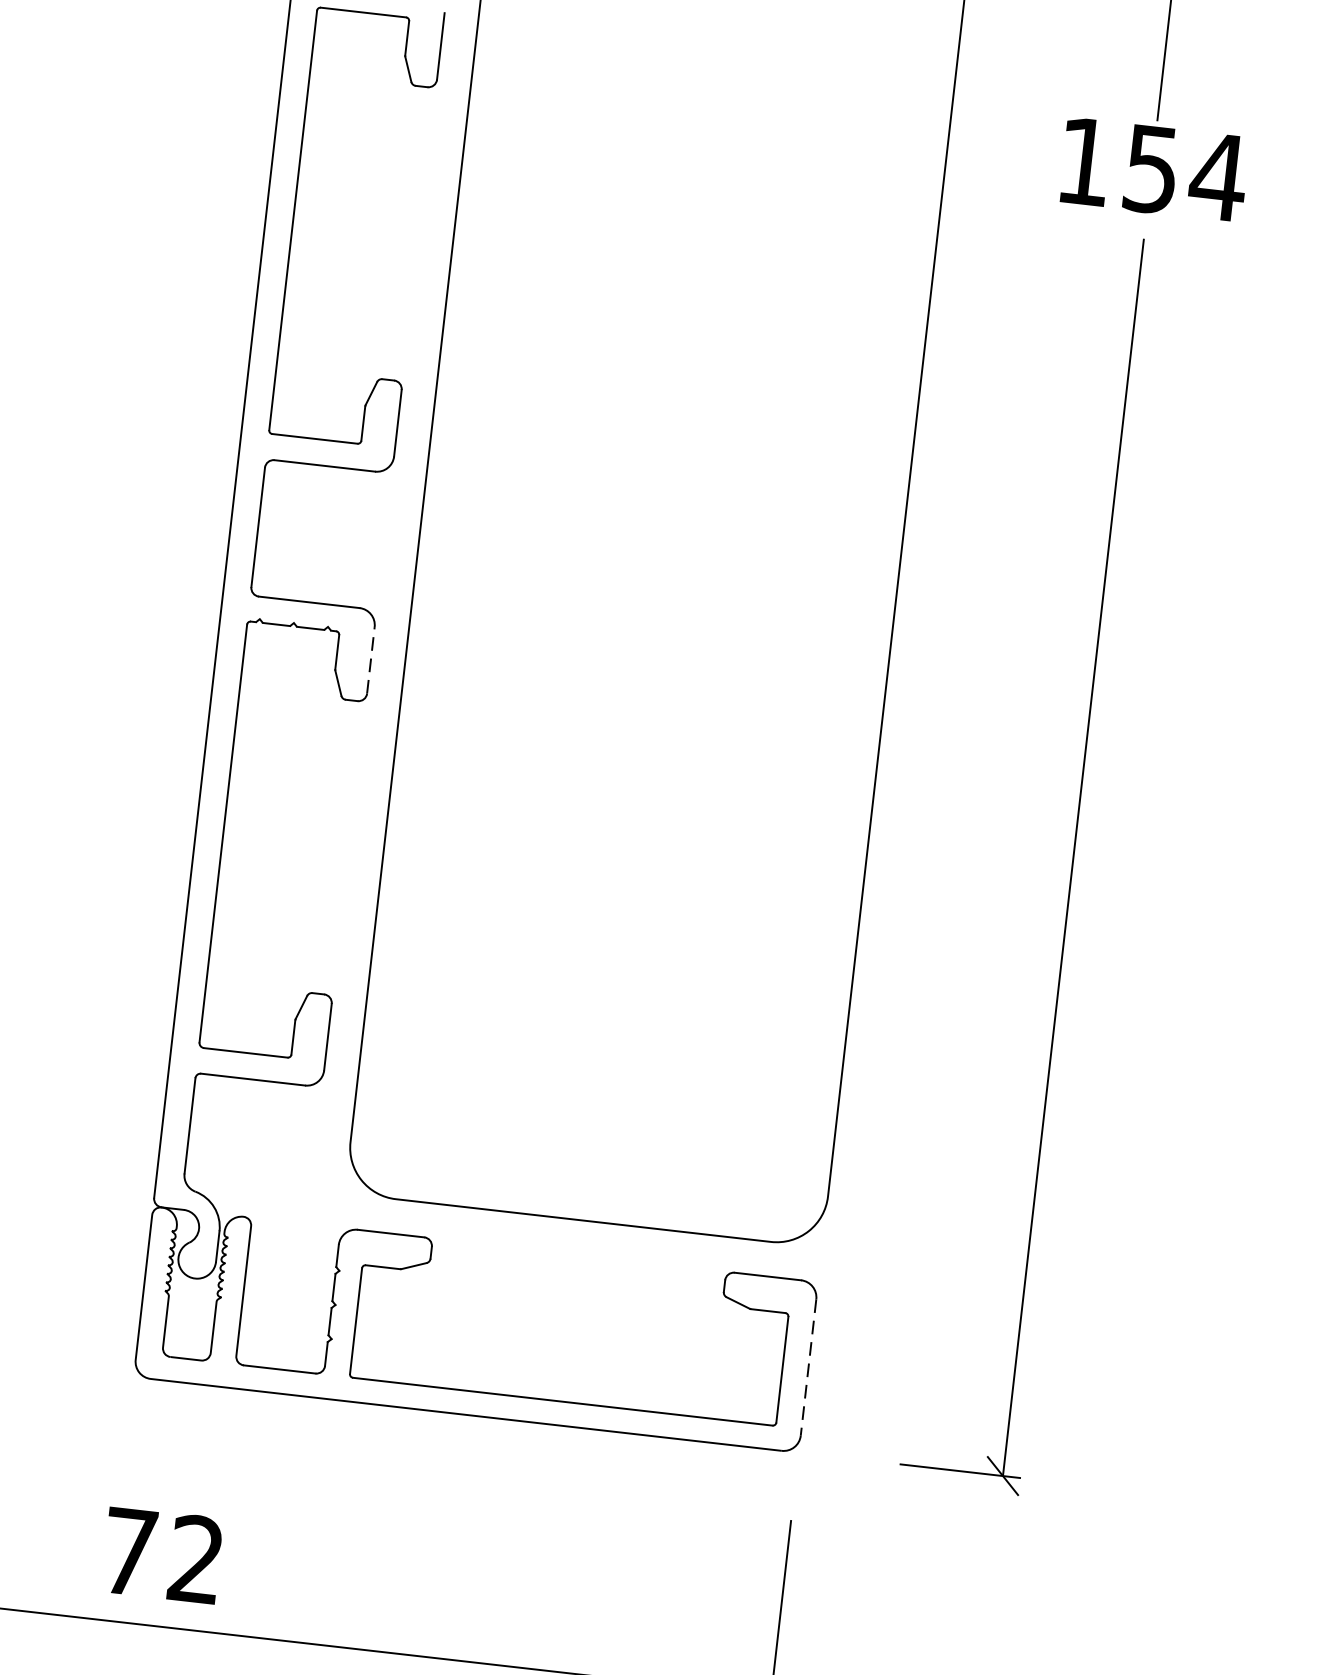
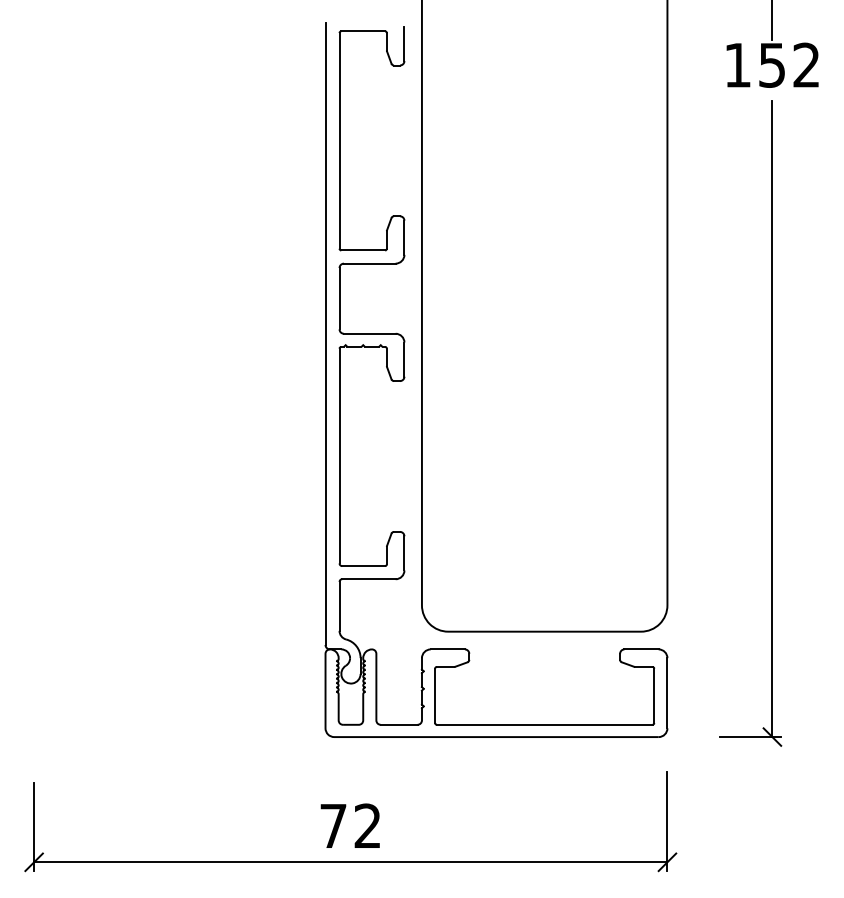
text: (1218, 175) -> (806, 64), 154 -> 152
line: (371, 660) -> (404, 359), dashed -> solid
line: (808, 1368) -> (667, 693), dashed -> solid

